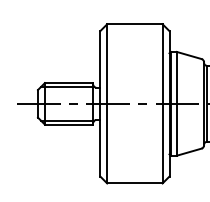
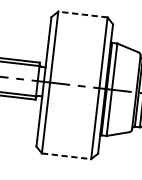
line: (134, 24) -> (82, 14), solid -> dashed
line: (134, 183) -> (66, 156), solid -> dashed

